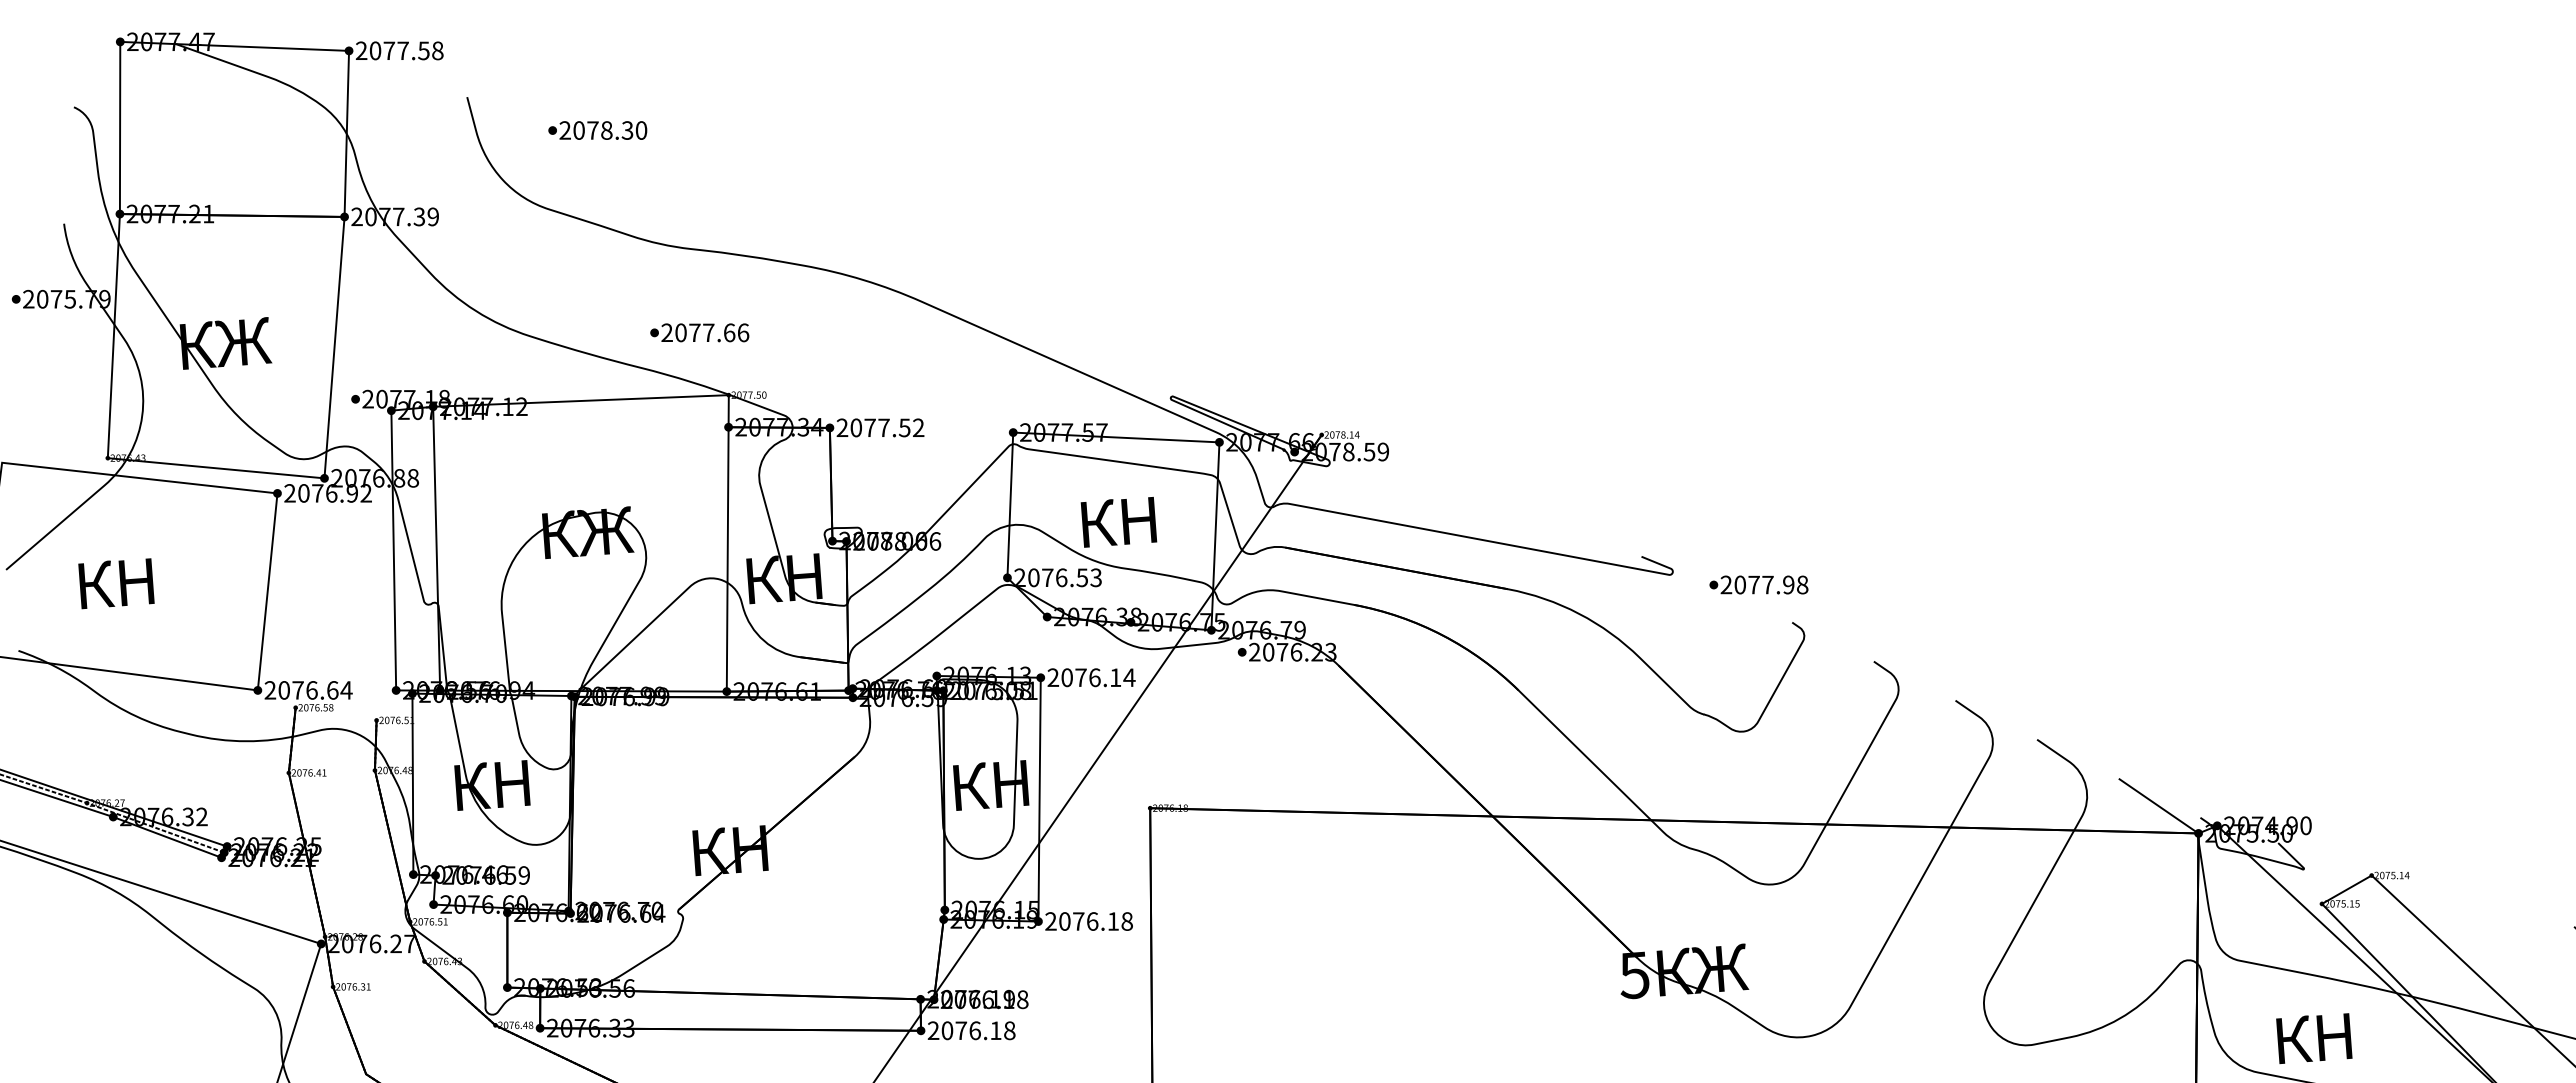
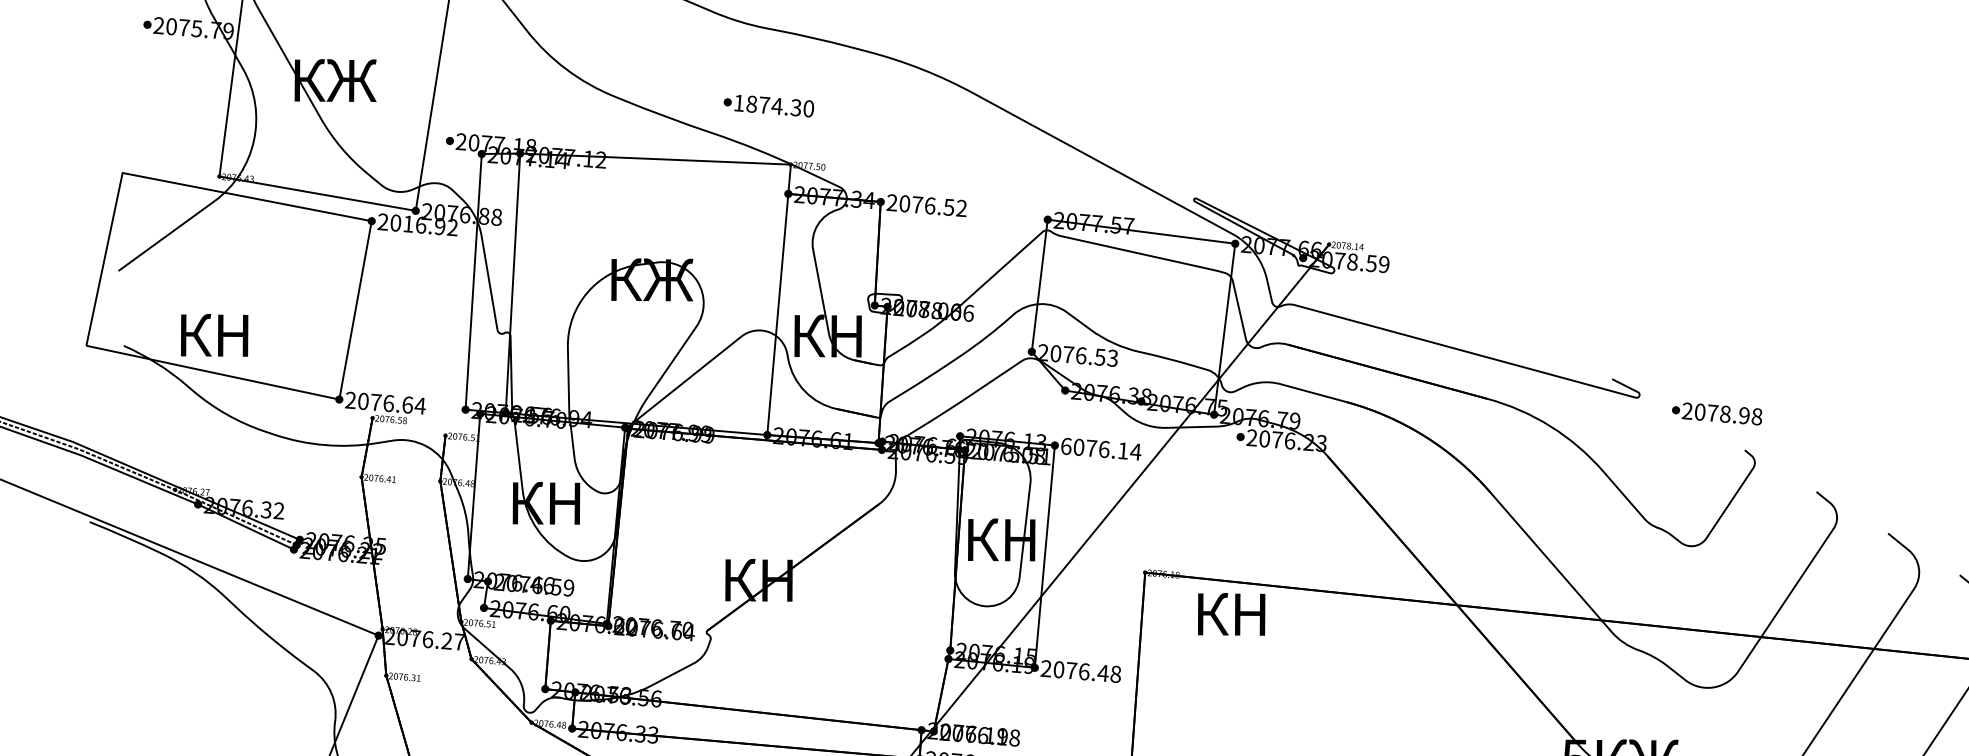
text: (705, 332) -> (774, 105), 2077.66 -> 1874.30
text: (883, 427) -> (929, 205), 2077.52 -> 2076.52
text: (317, 493) -> (408, 224), 2076.92 -> 2016.92
text: (1118, 522) -> (1231, 614), moved
text: (116, 583) -> (214, 335), moved
text: (1767, 584) -> (1725, 413), 2077.98 -> 2078.98
text: (1053, 677) -> (1066, 446), 2076.14 -> 6076.14
text: (1113, 921) -> (1103, 673), 2076.18 -> 2076.48

